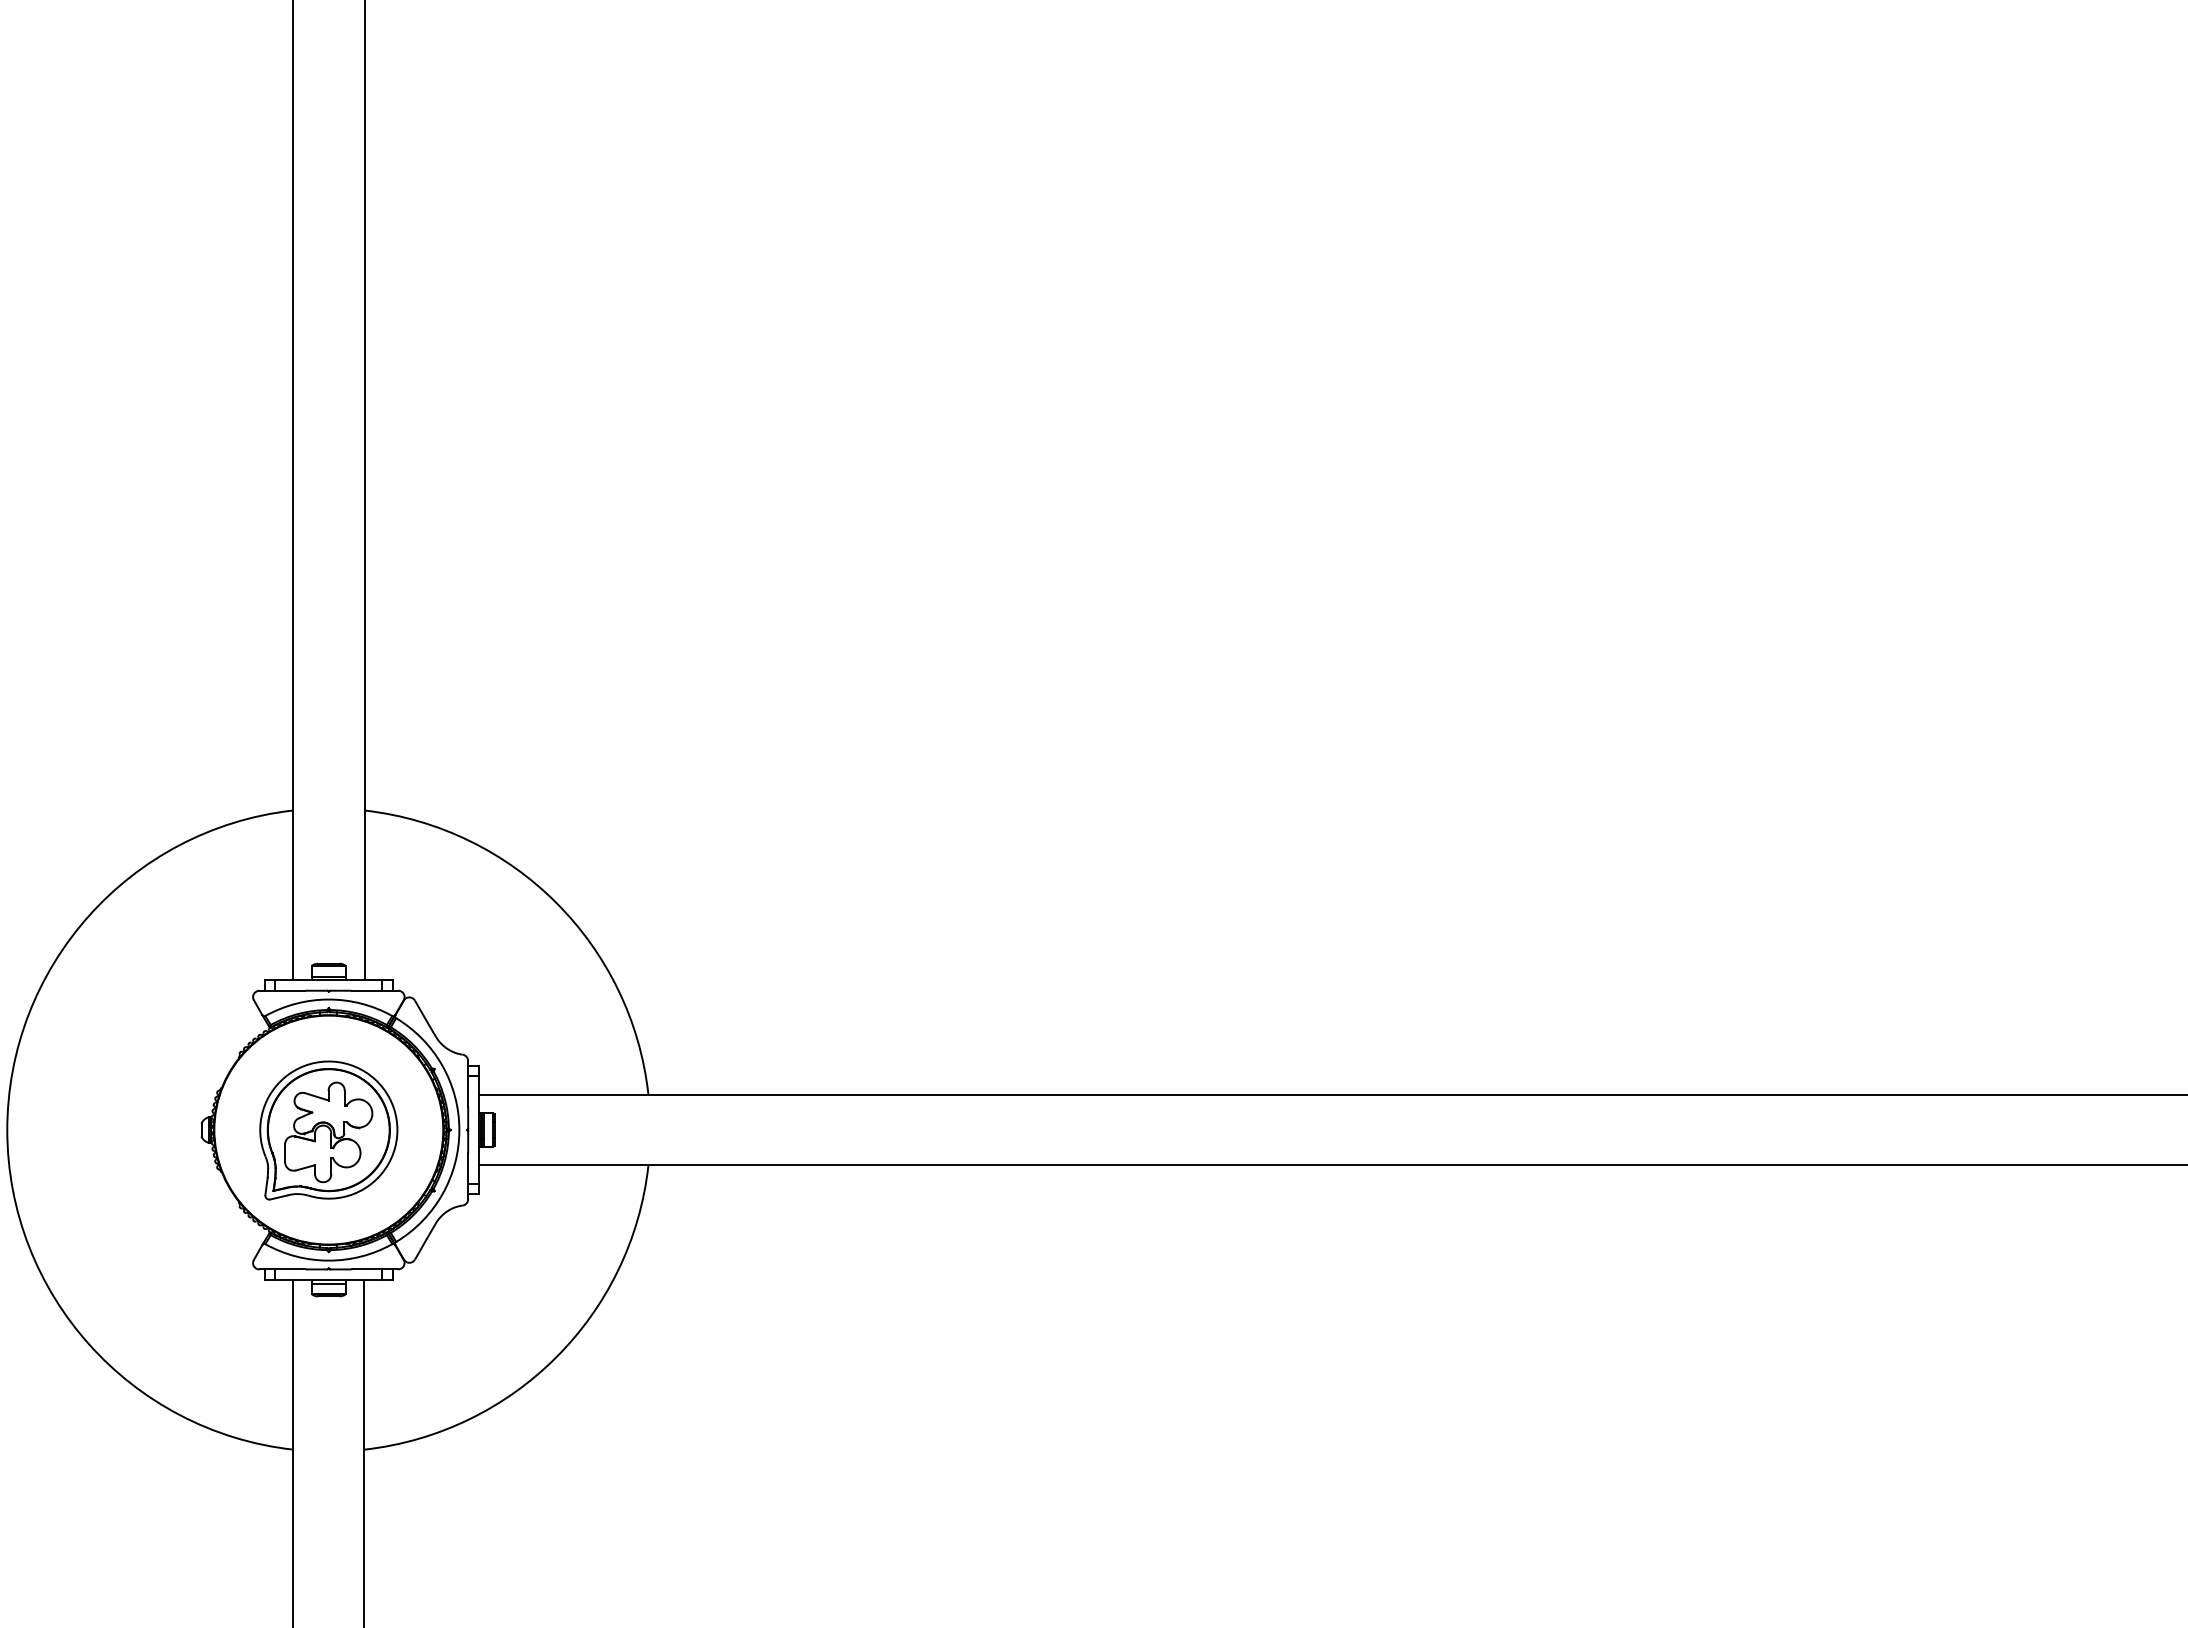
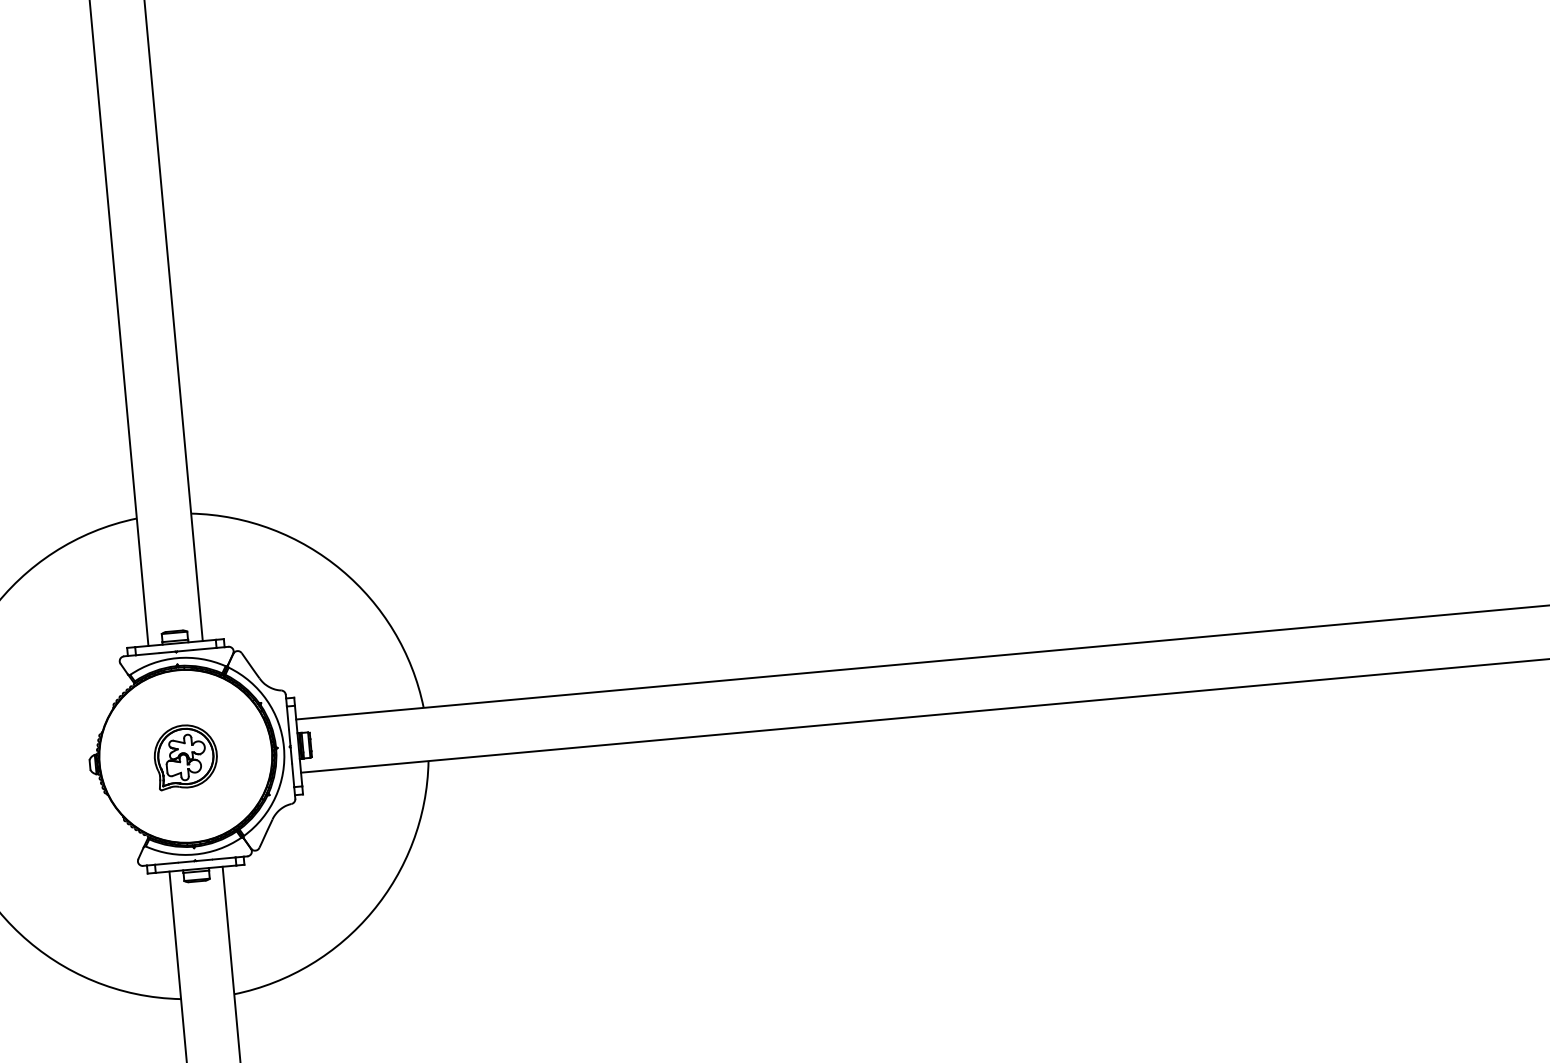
part: (328, 1130) -> (185, 756), size x0.6

